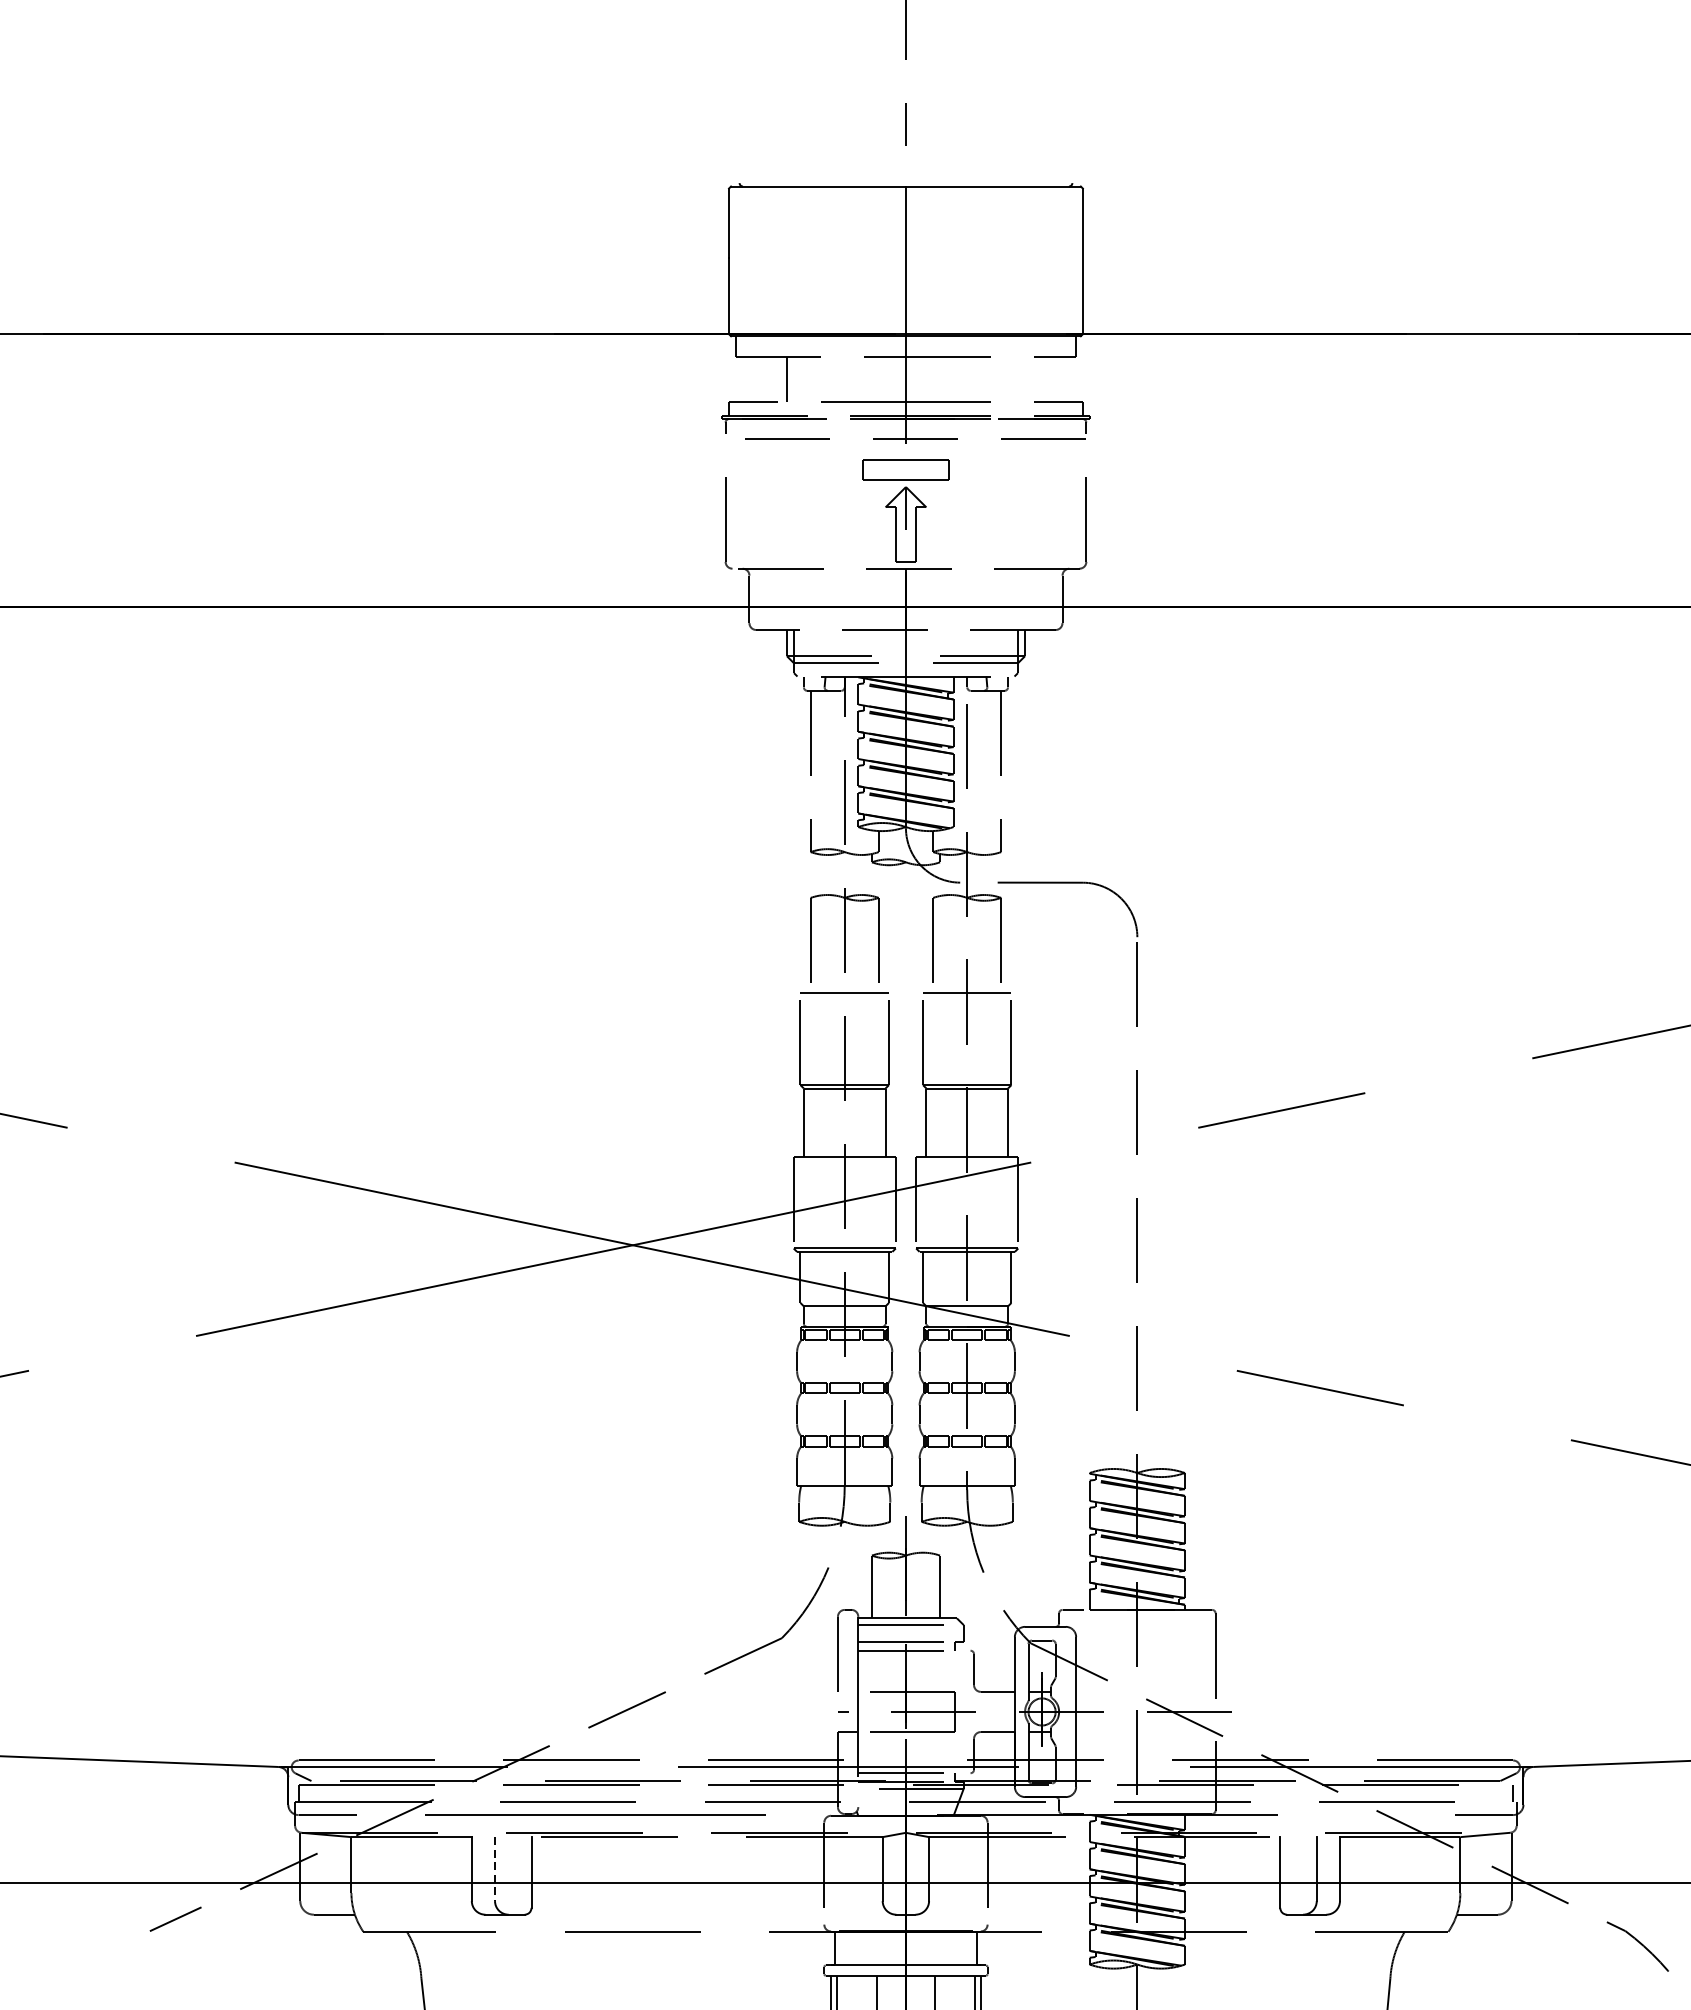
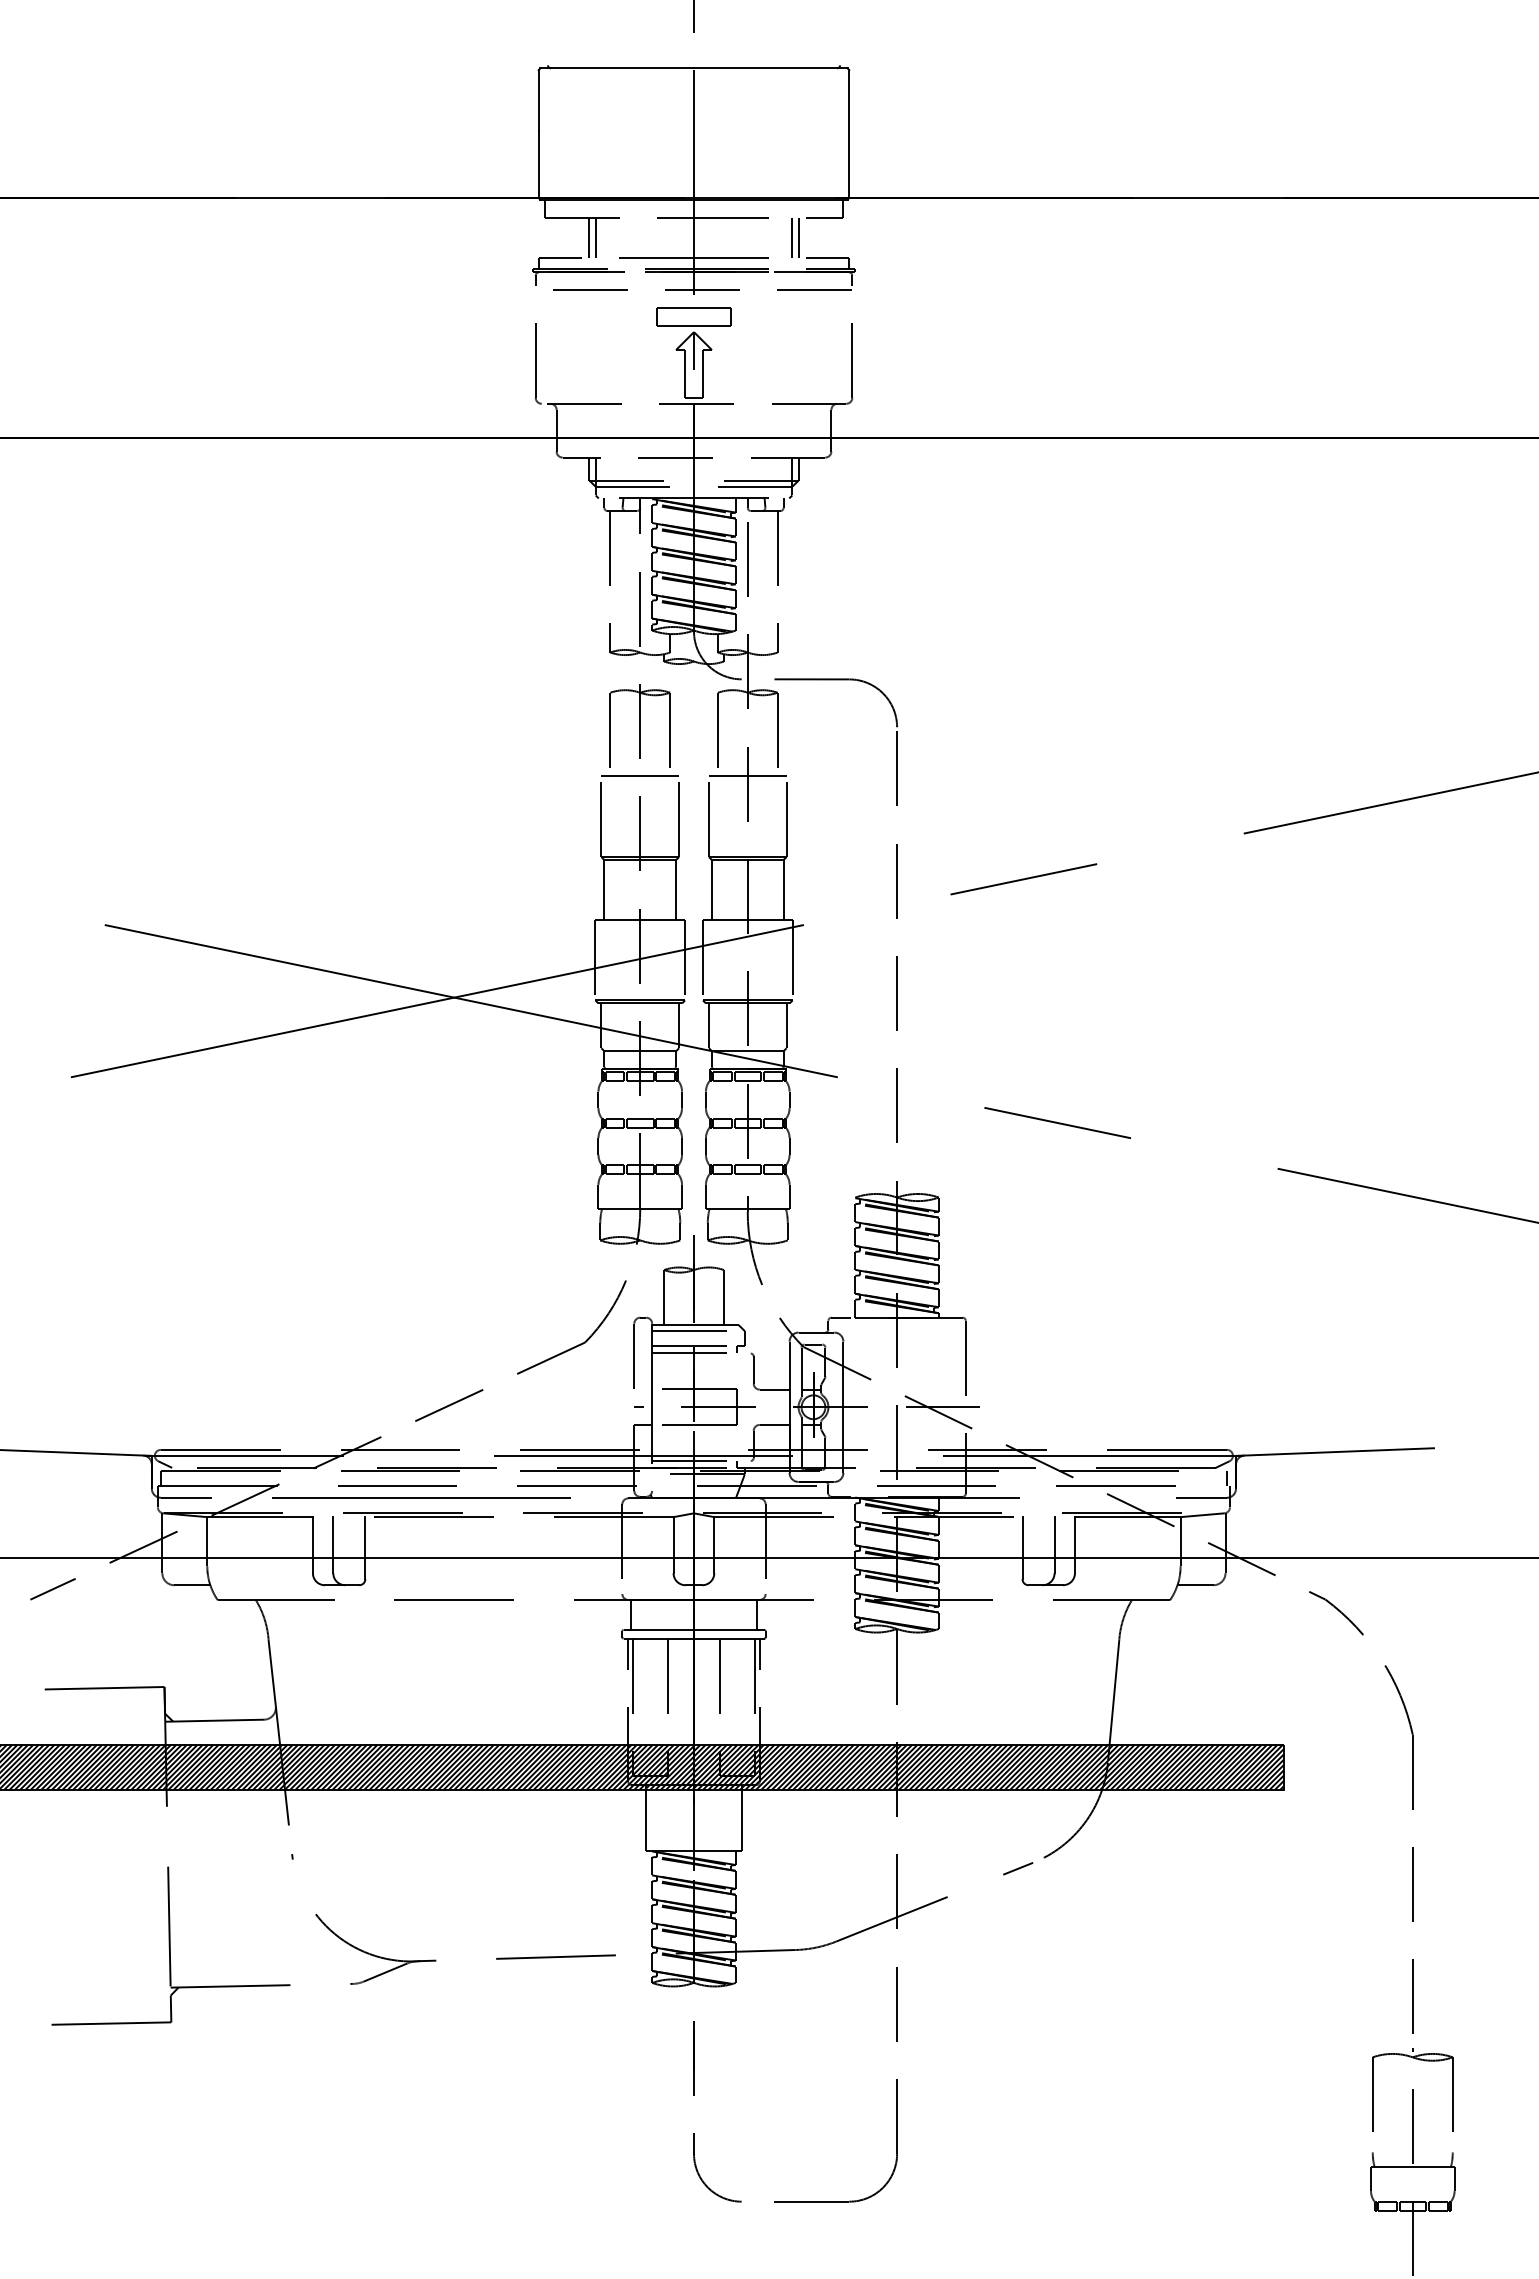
line: (793, 379) -> (595, 237), added
line: (1018, 379) -> (792, 237), added
line: (1025, 379) -> (798, 237), added
line: (495, 1869) -> (333, 1545), dashed -> solid

